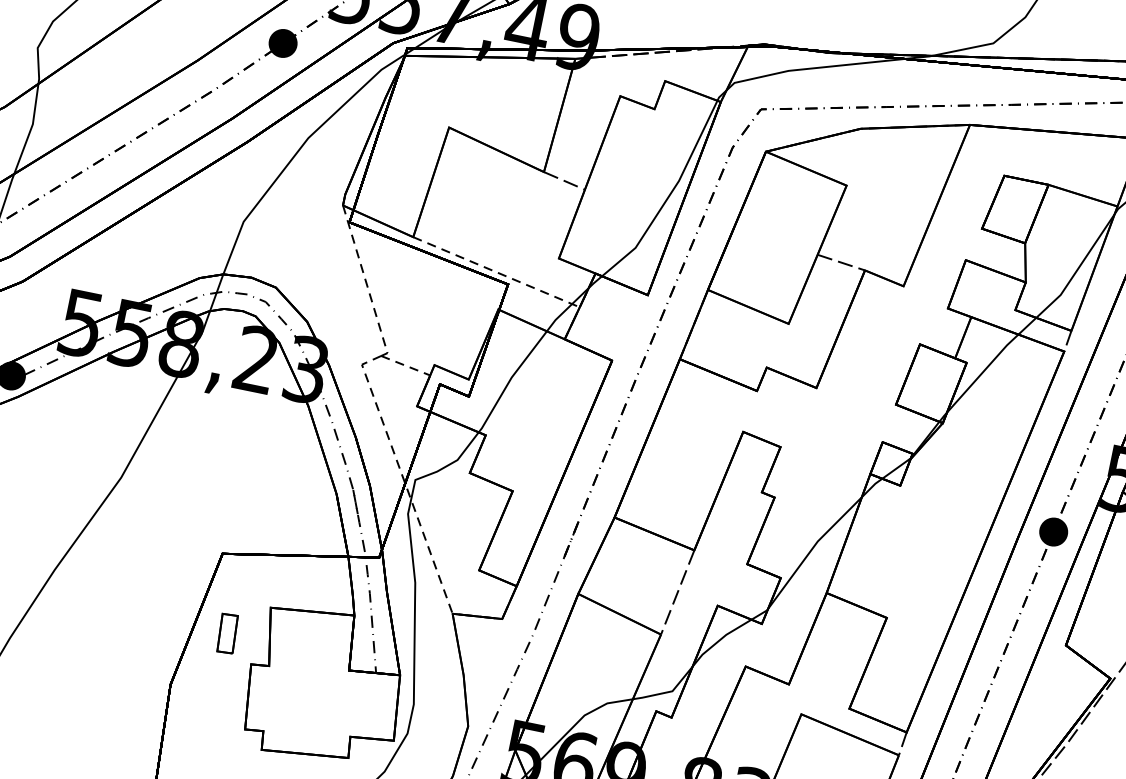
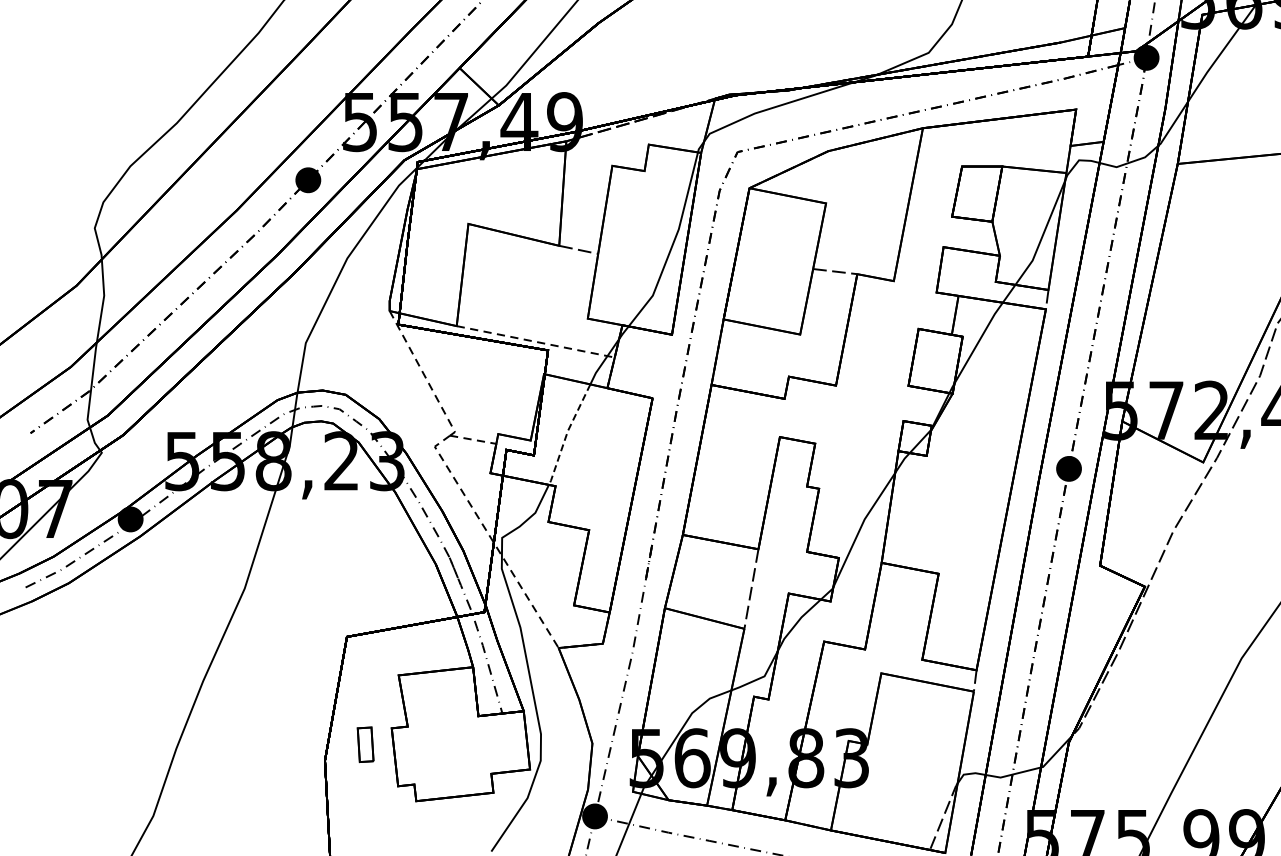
line: (509, 379) -> (566, 433), solid -> dashed
part: (227, 633) -> (365, 744), moved

